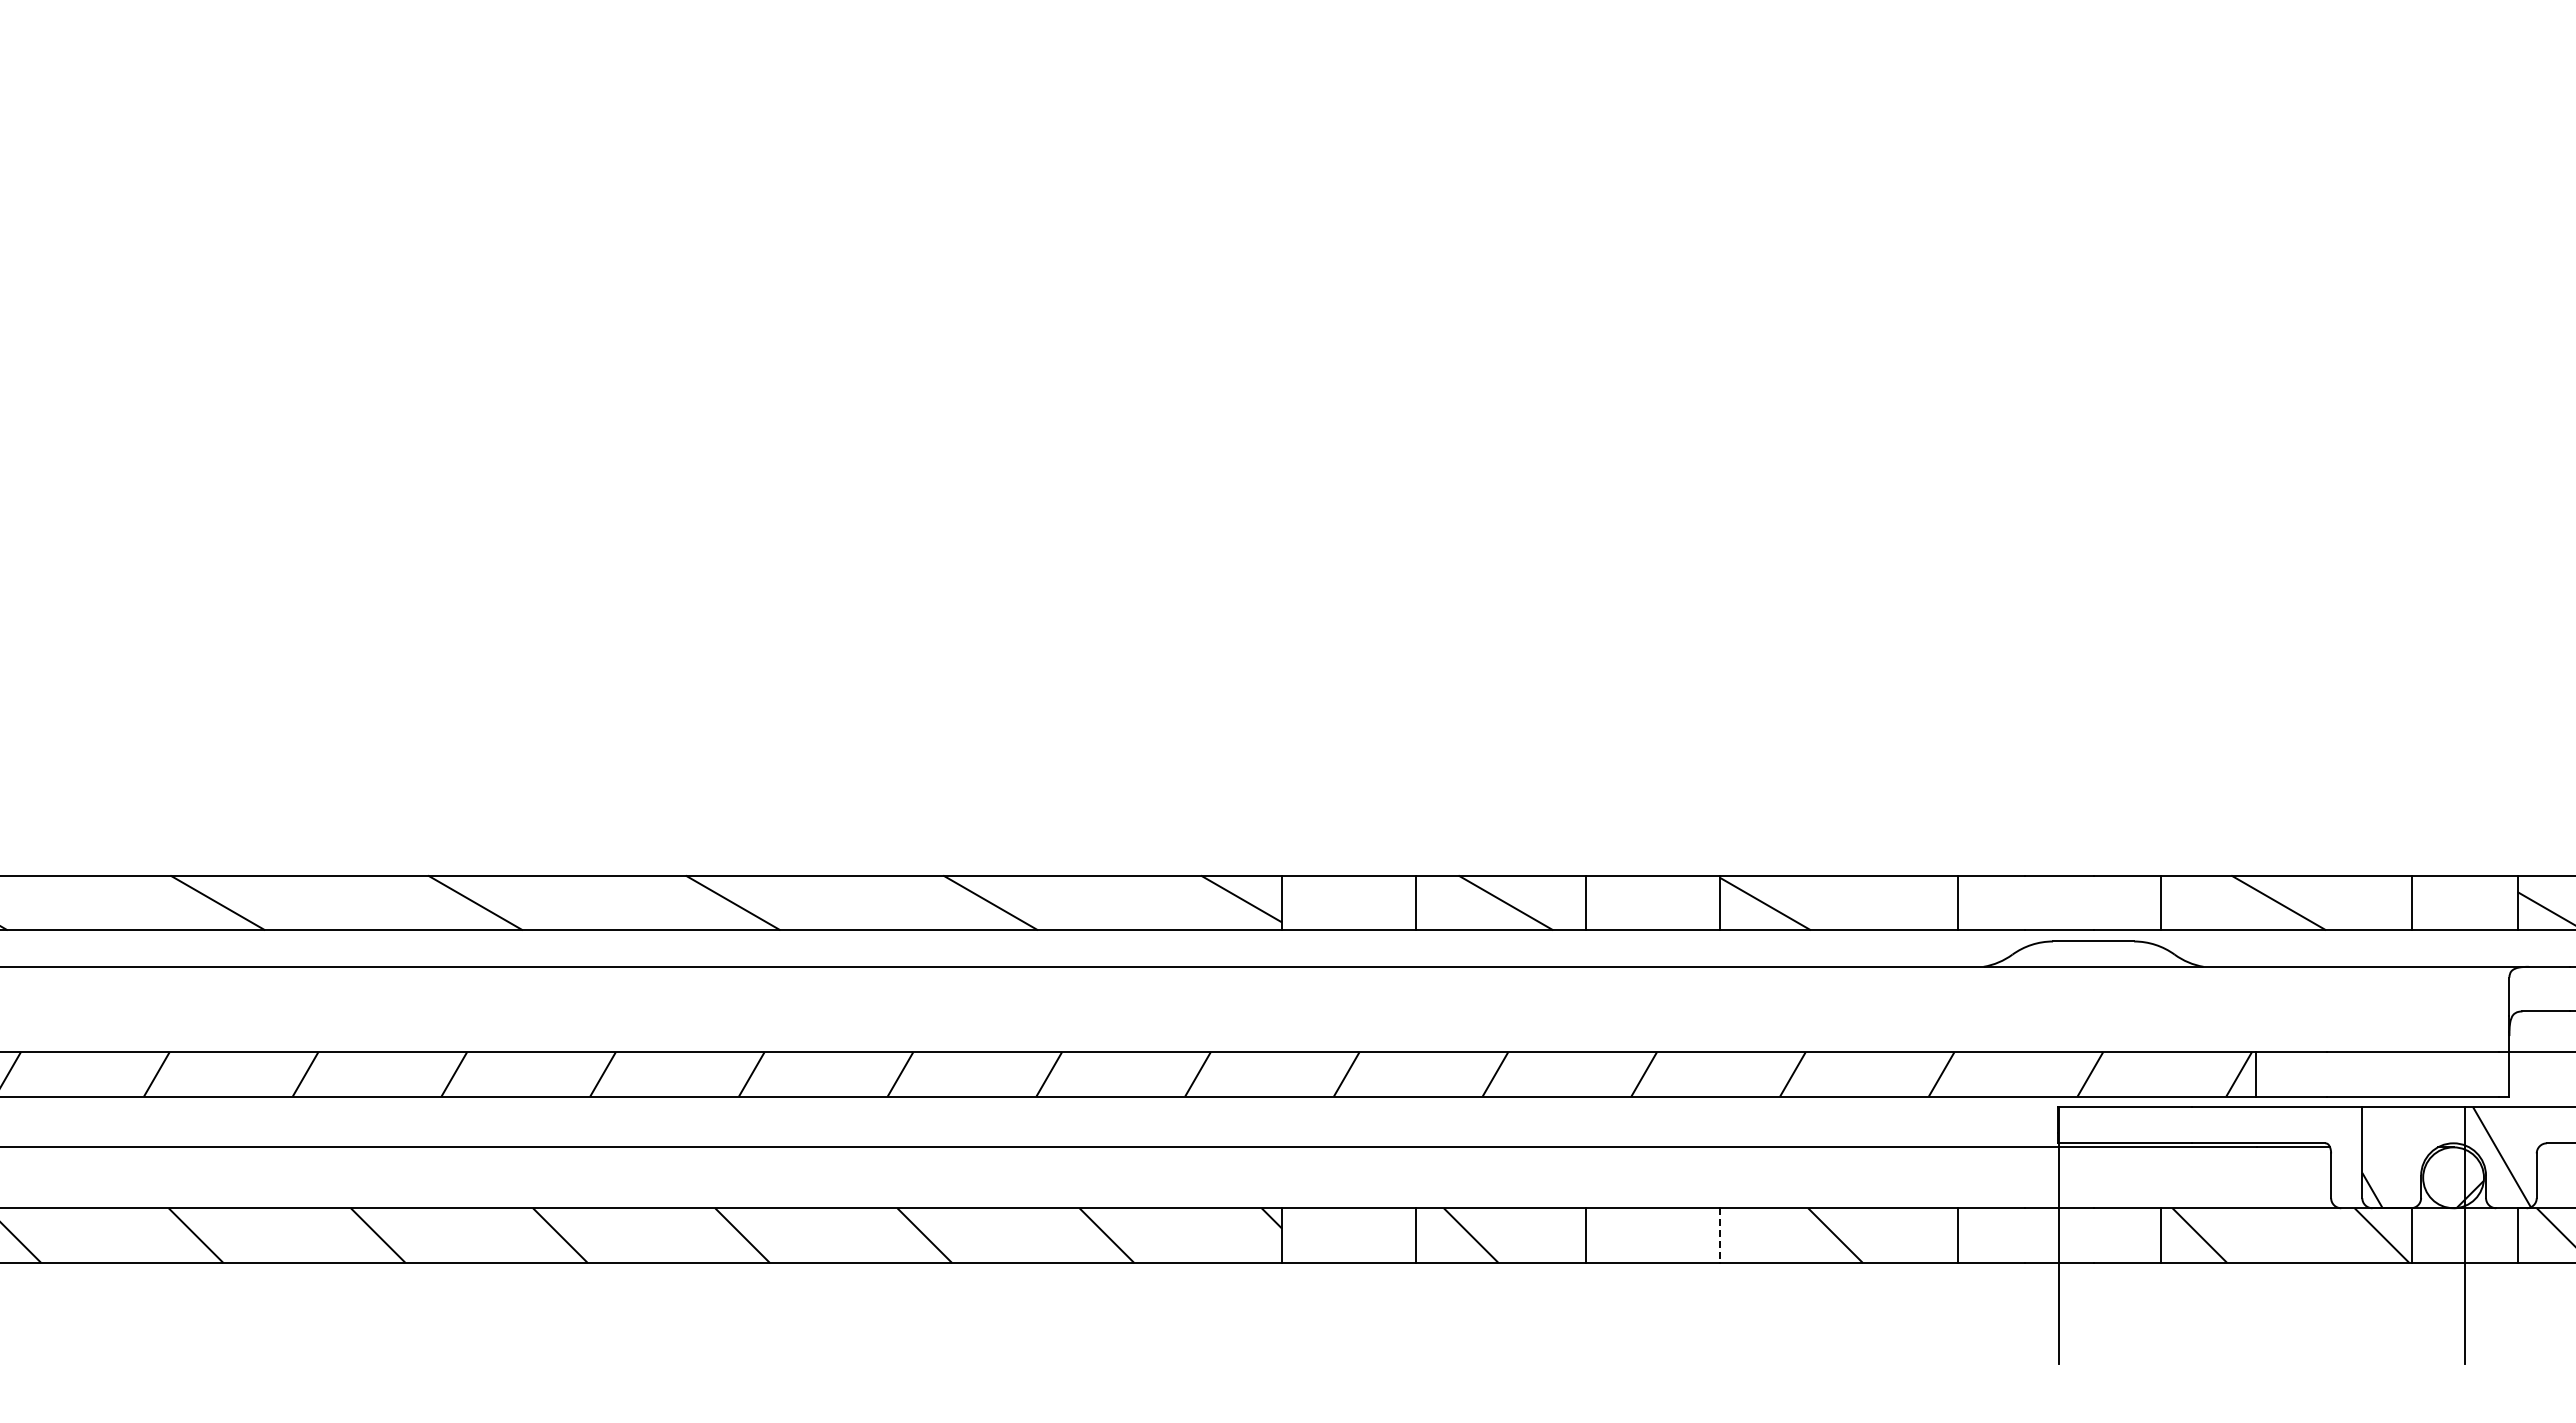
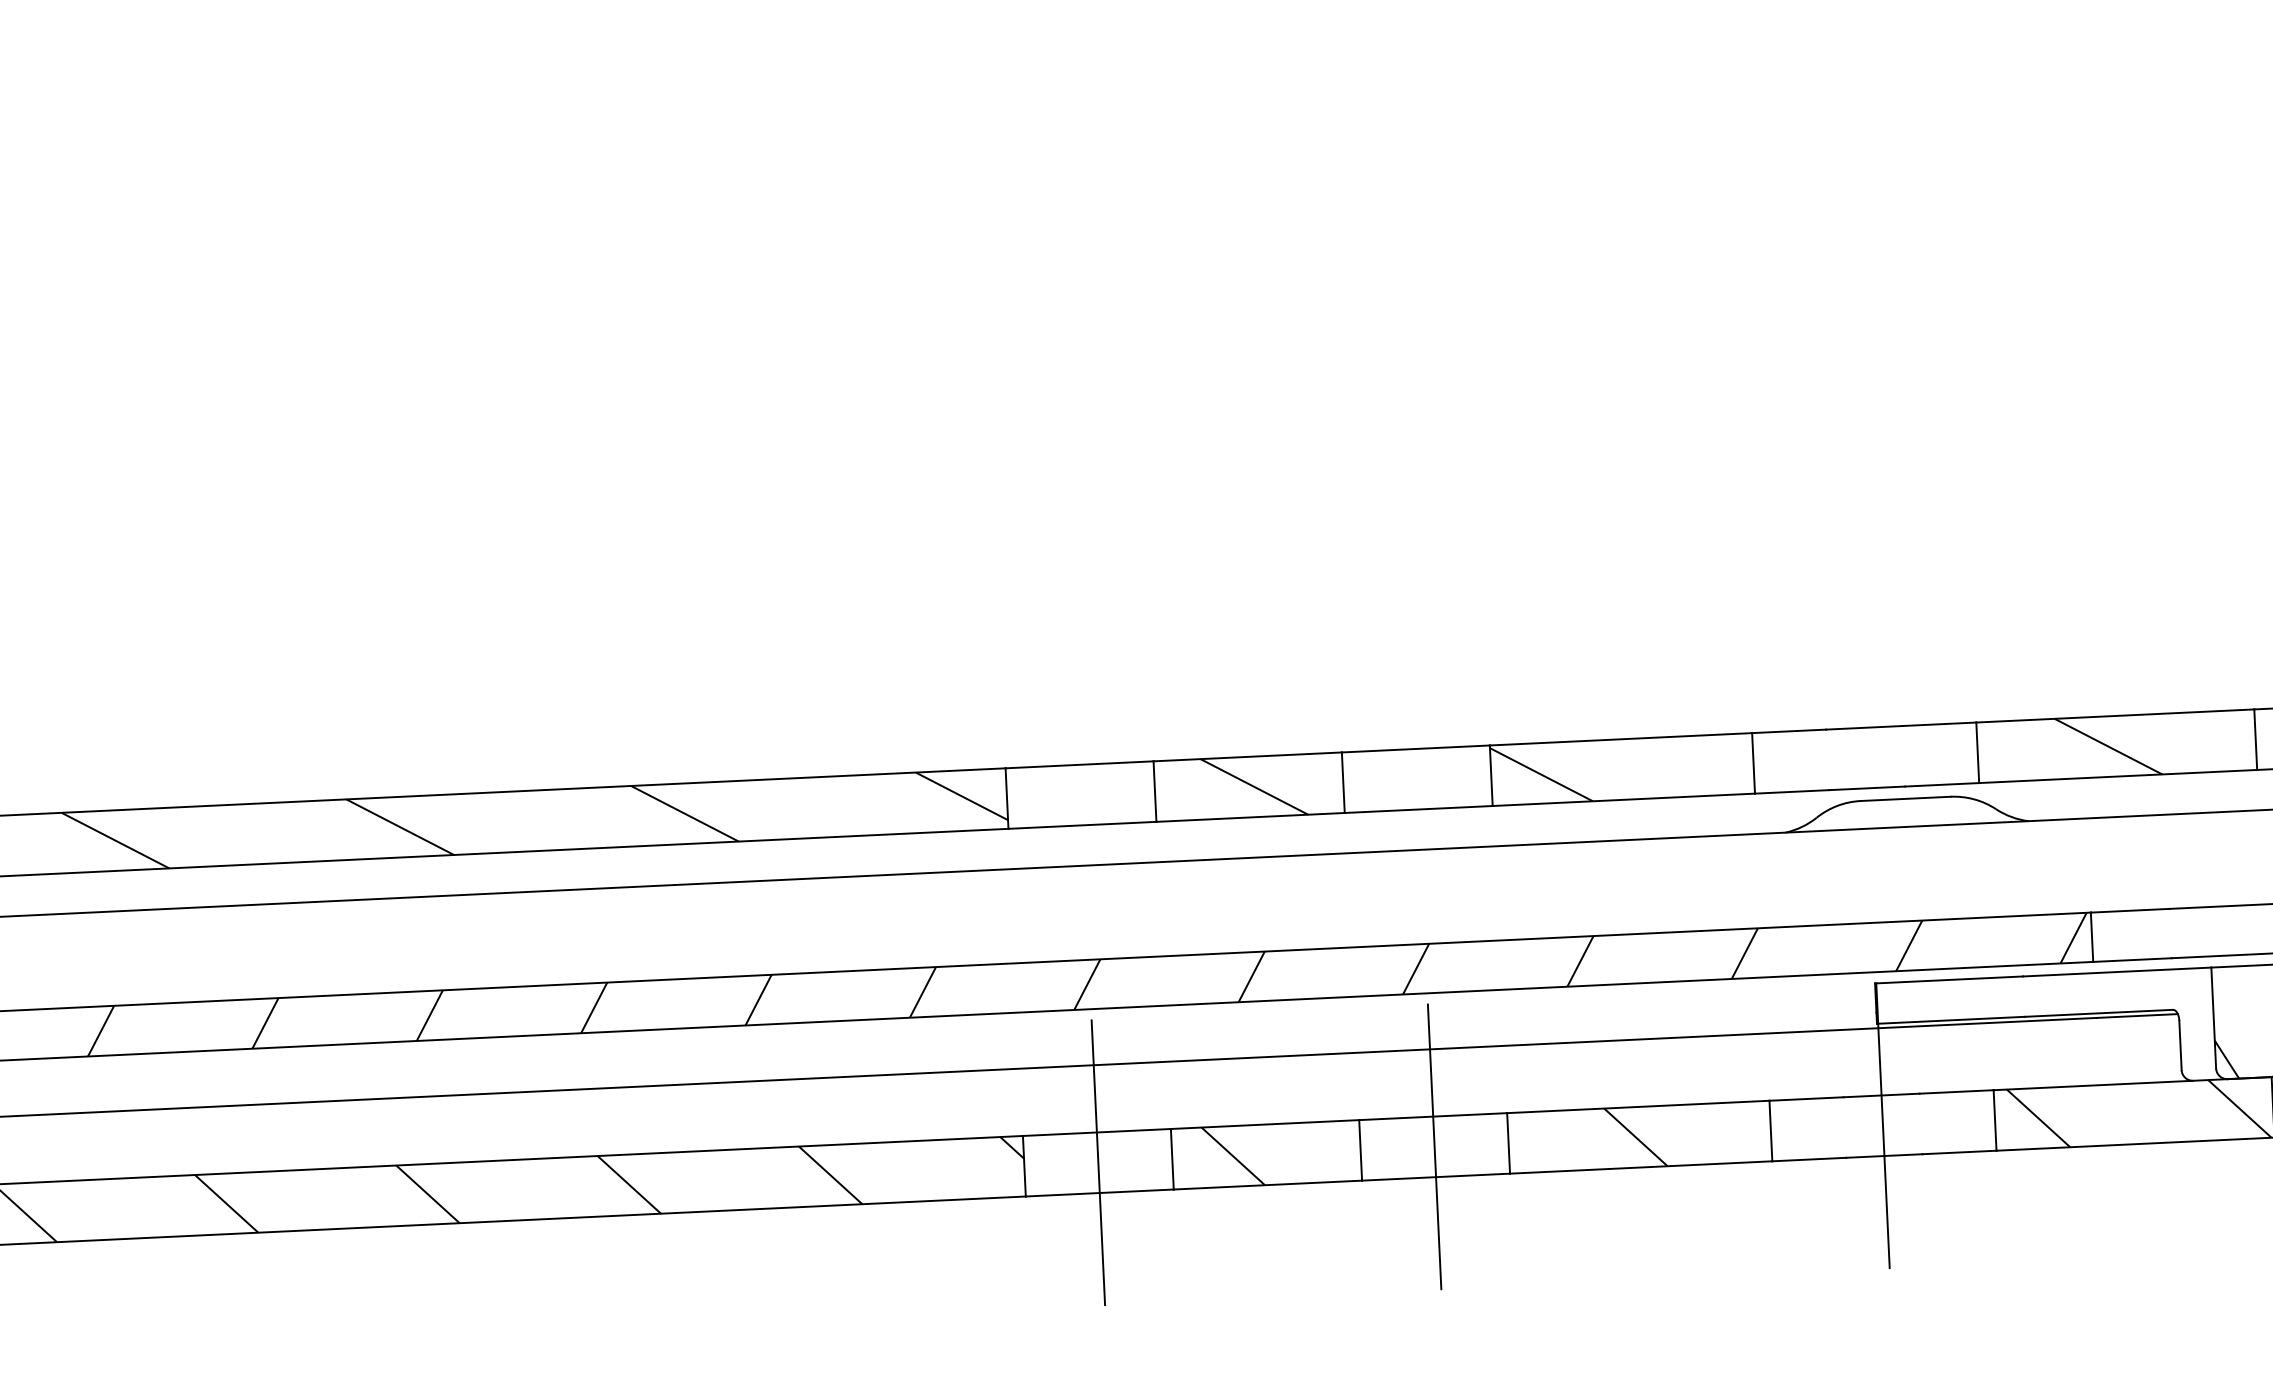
line: (1349, 1235) -> (1098, 1162), added
line: (1653, 1235) -> (1434, 1146), added
line: (1720, 1236) -> (1508, 1144), dashed -> solid

